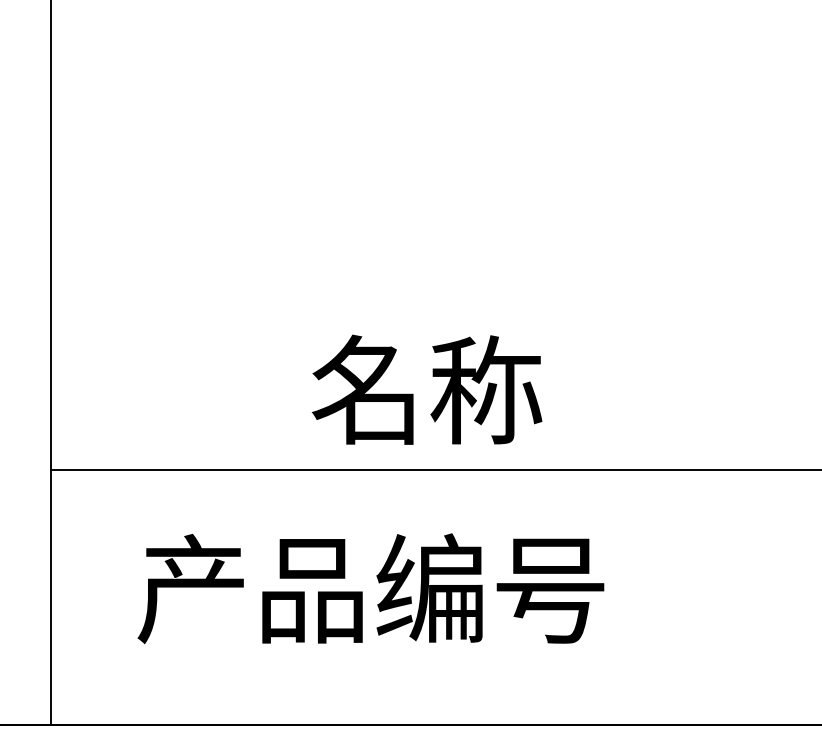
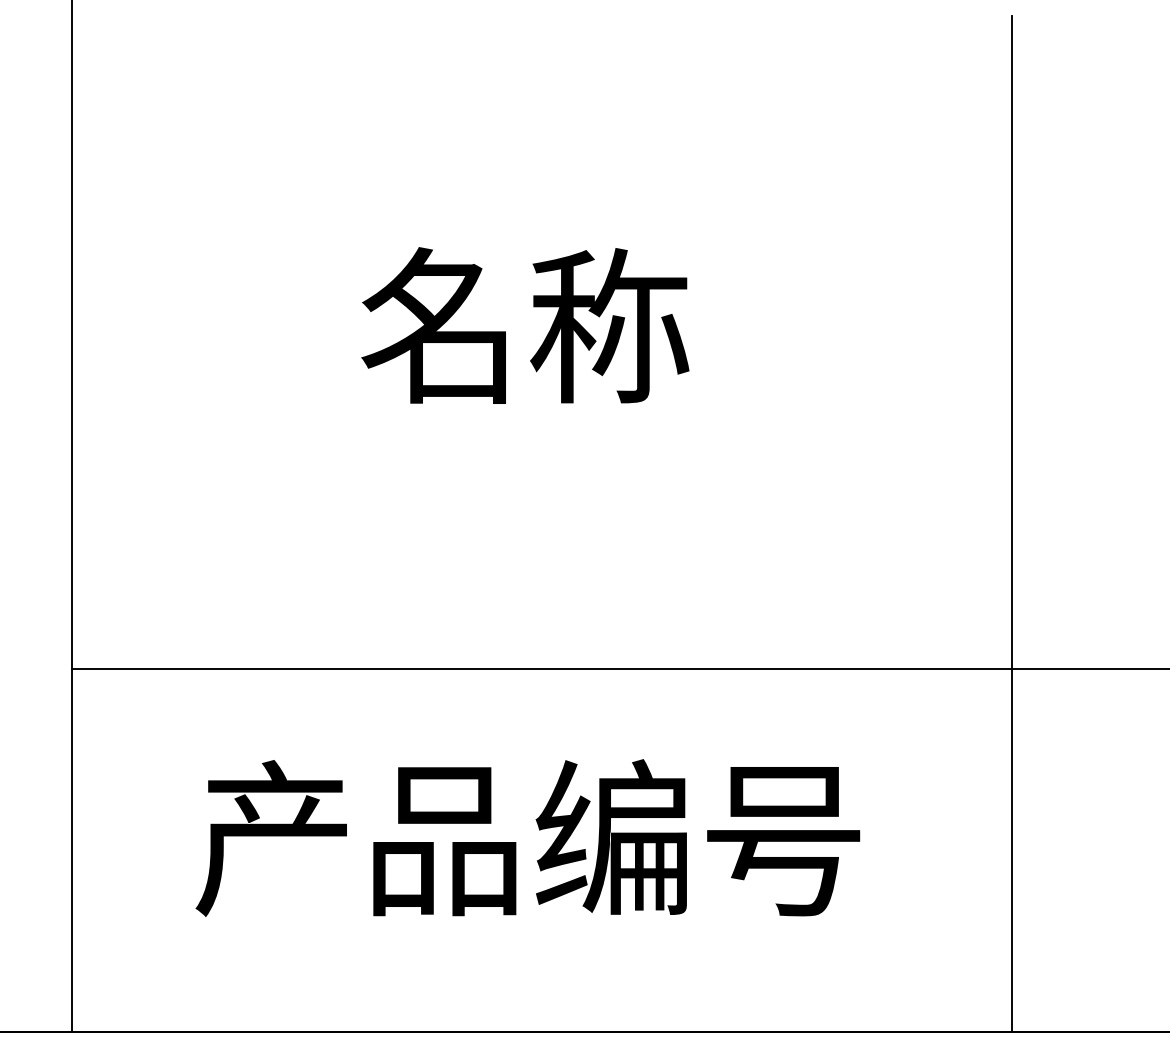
line: (711, 367) -> (1012, 523), added
text: (426, 389) -> (524, 325), moved

